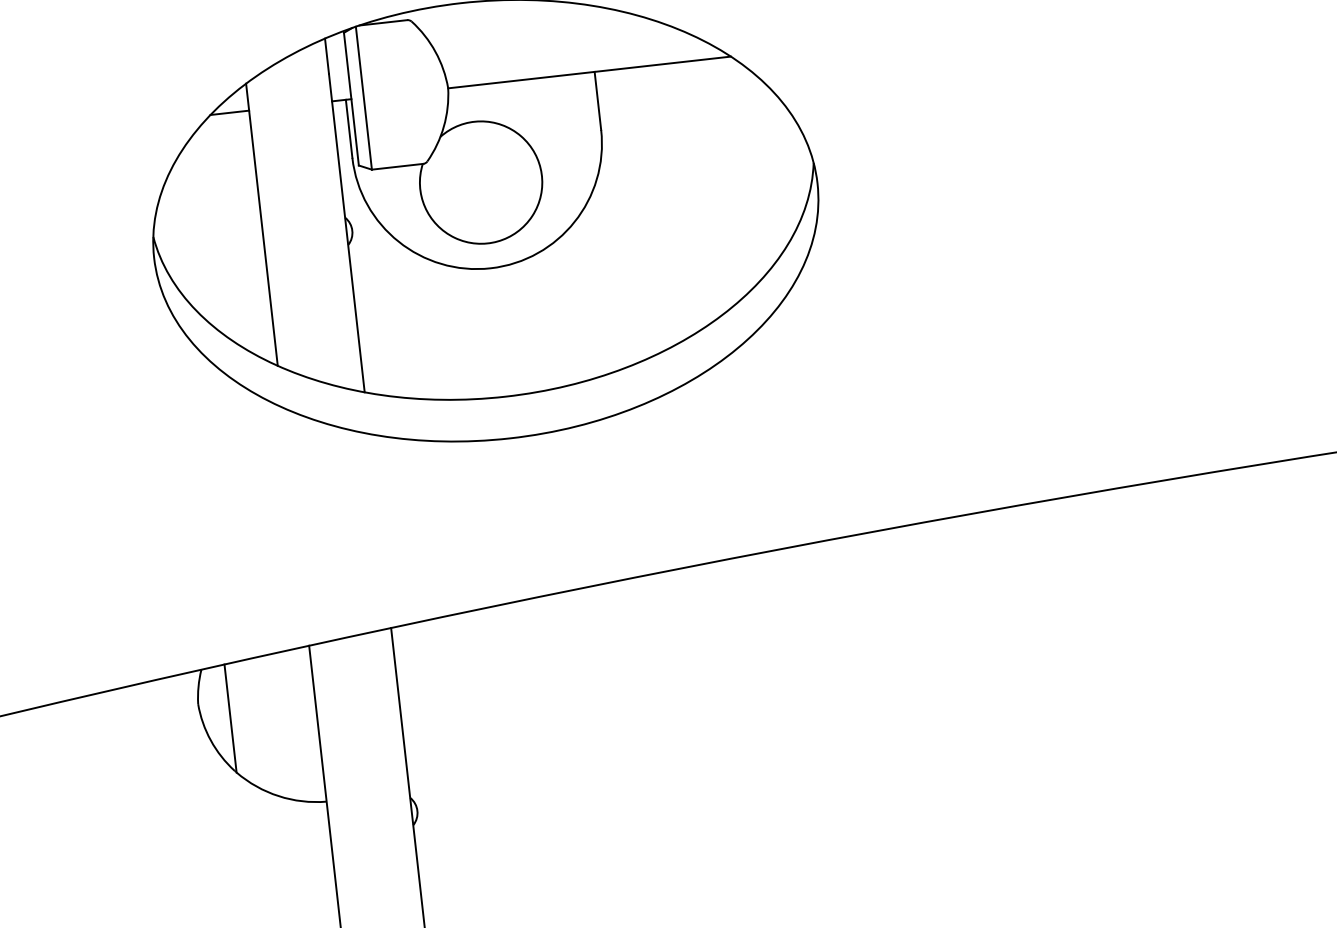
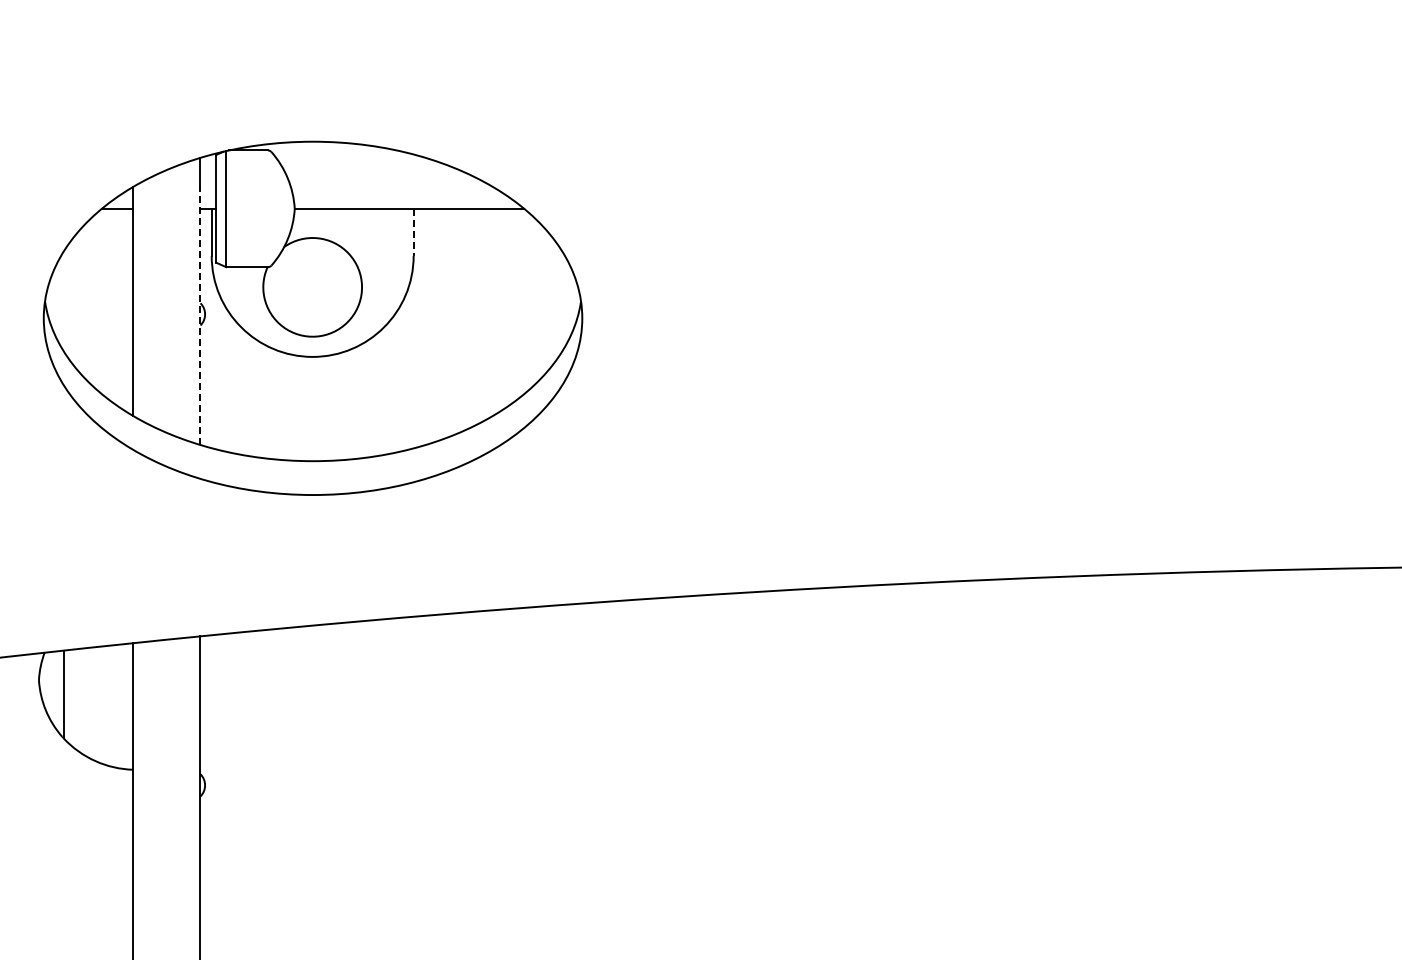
line: (597, 101) -> (413, 232), solid -> dashed
line: (346, 232) -> (200, 315), solid -> dashed

